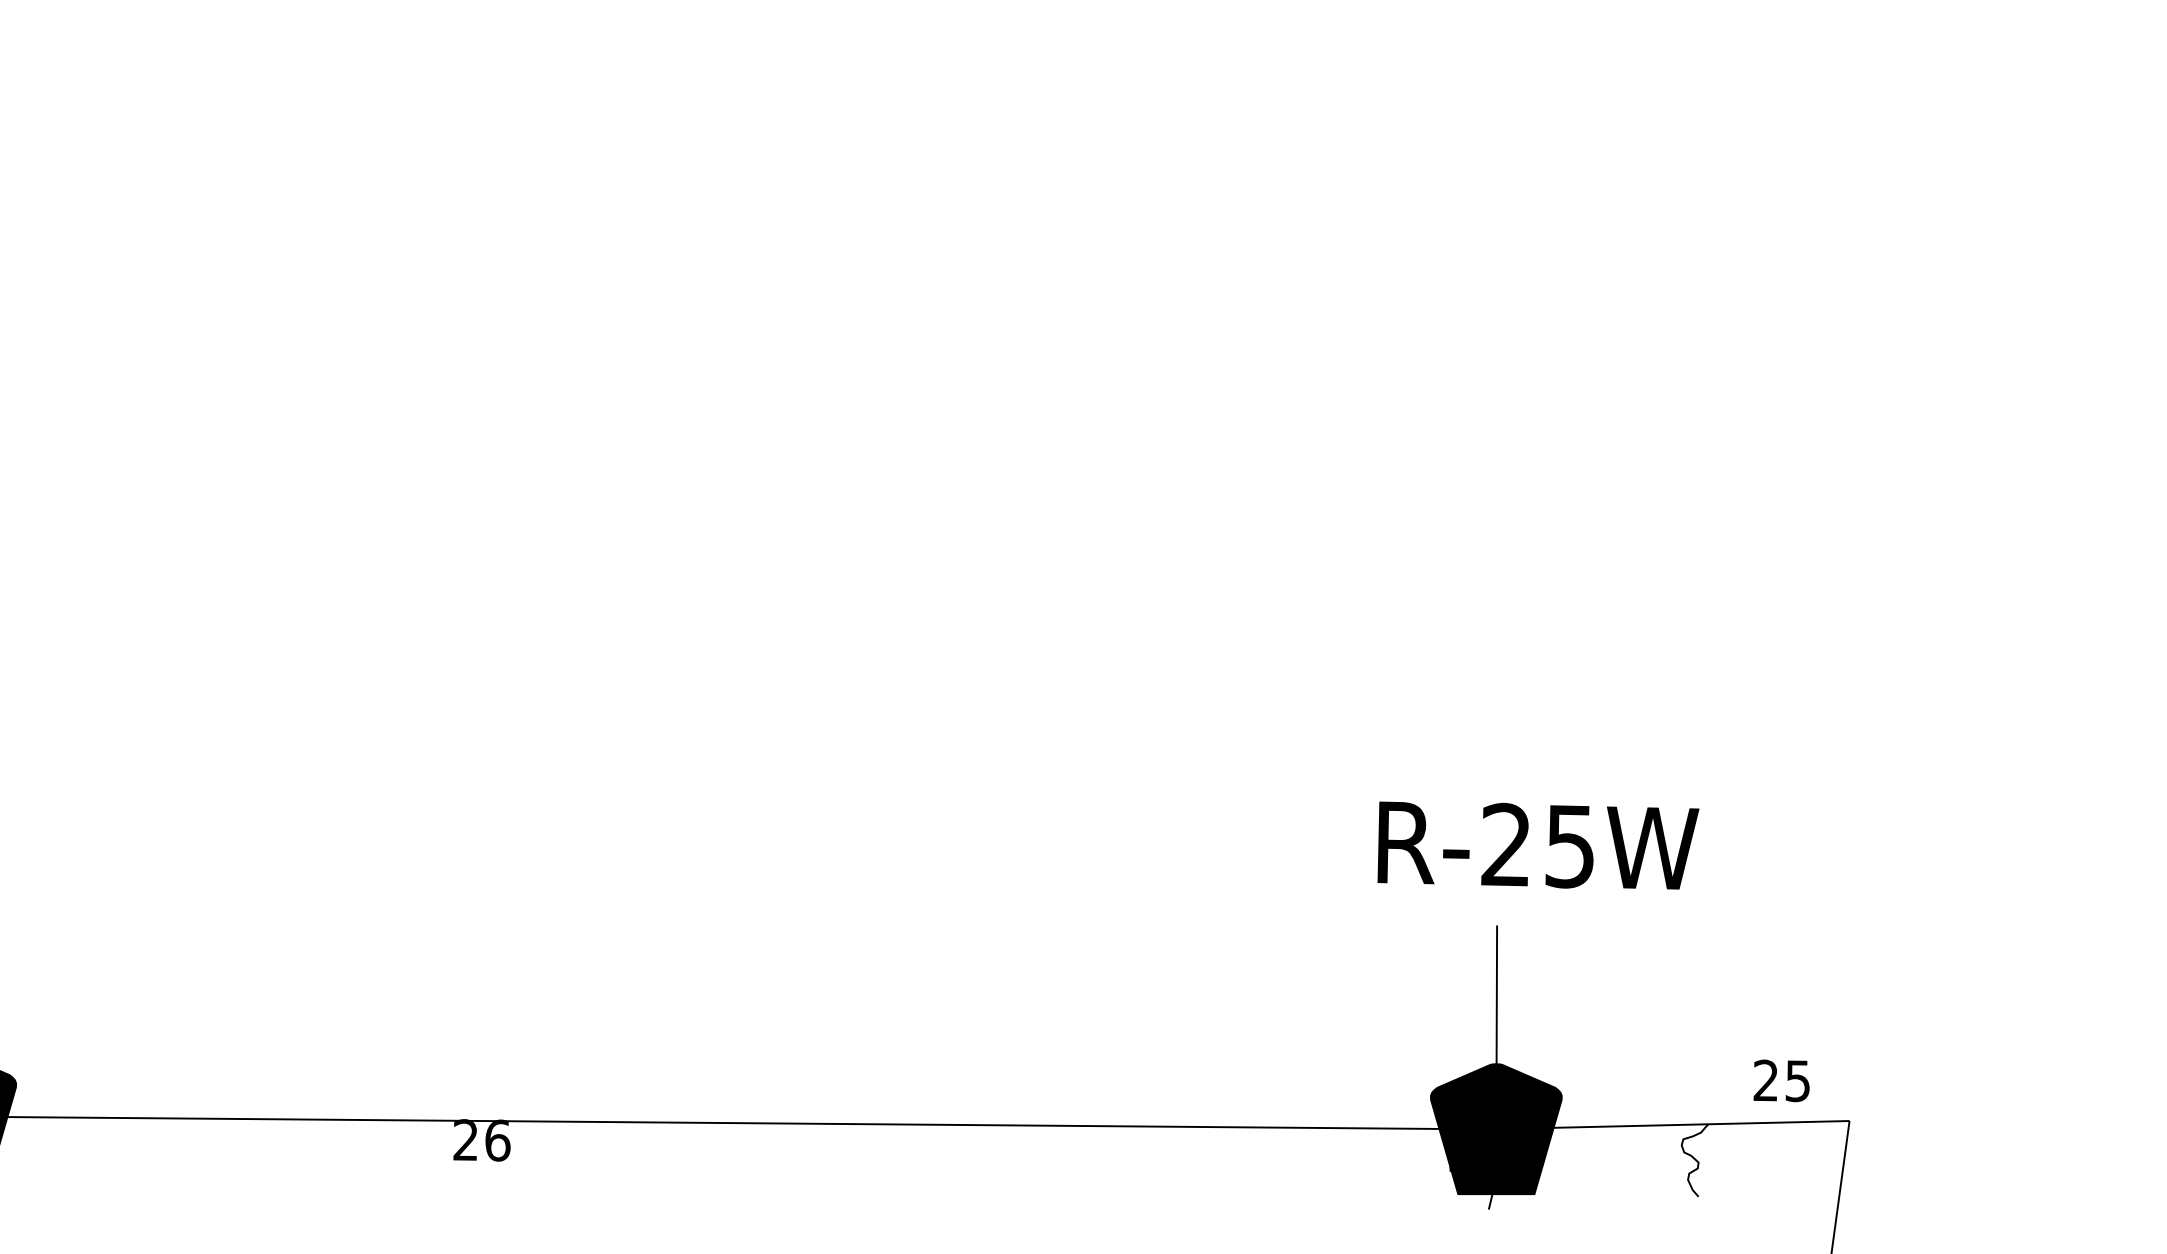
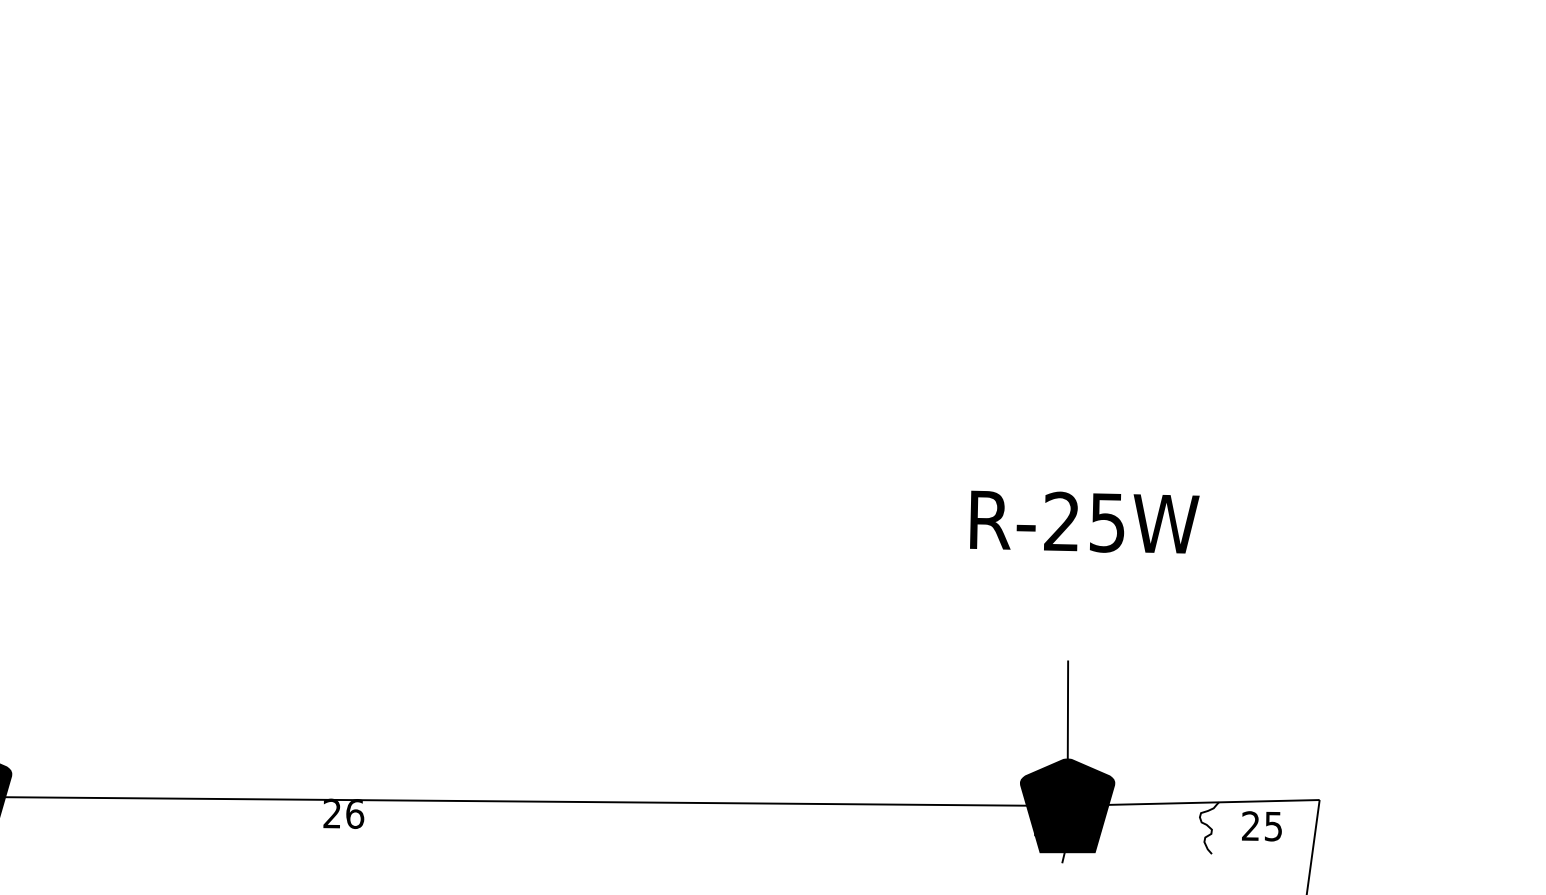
text: (1538, 845) -> (1084, 522), moved
text: (1781, 1080) -> (1261, 826), moved

